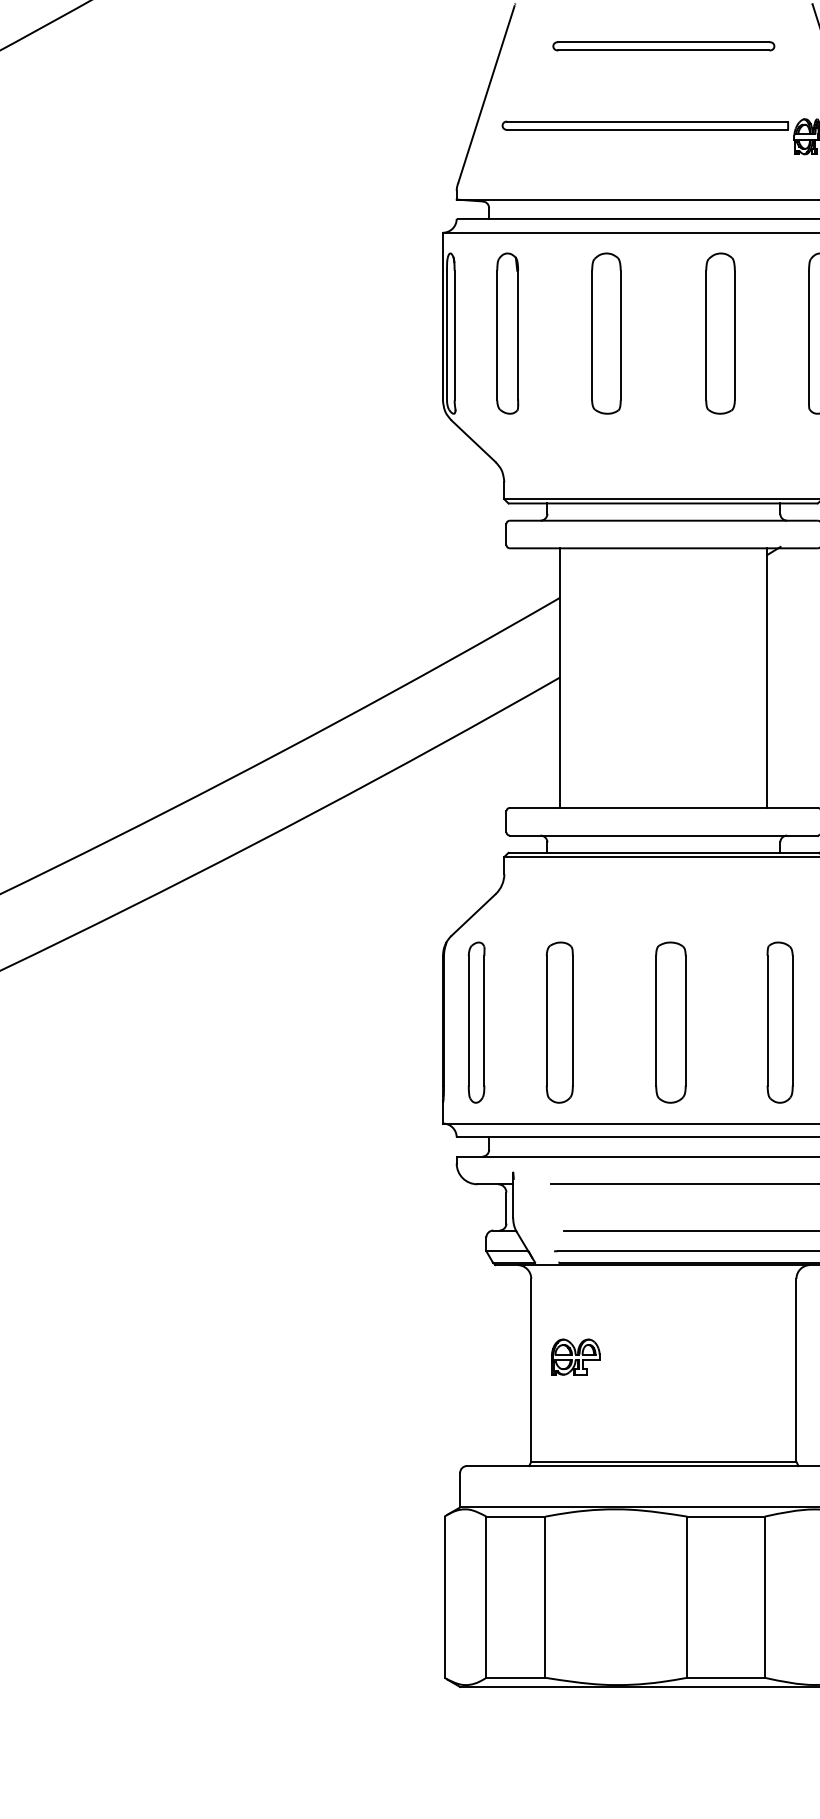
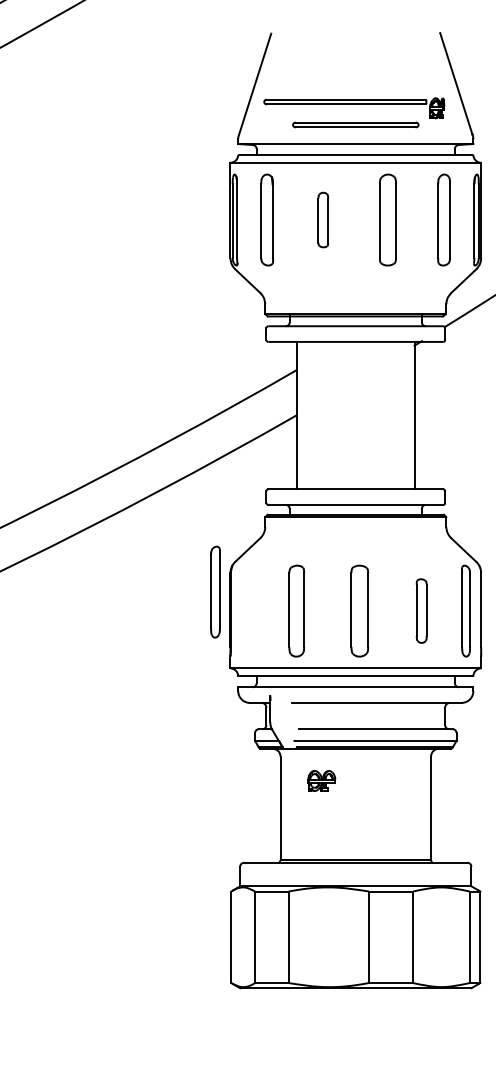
part: (663, 45) -> (355, 124), moved
part: (606, 332) -> (323, 219), size x0.6
part: (476, 1021) -> (215, 591), moved
part: (779, 1021) -> (421, 610), size x0.7
part: (575, 1356) -> (321, 780), moved

